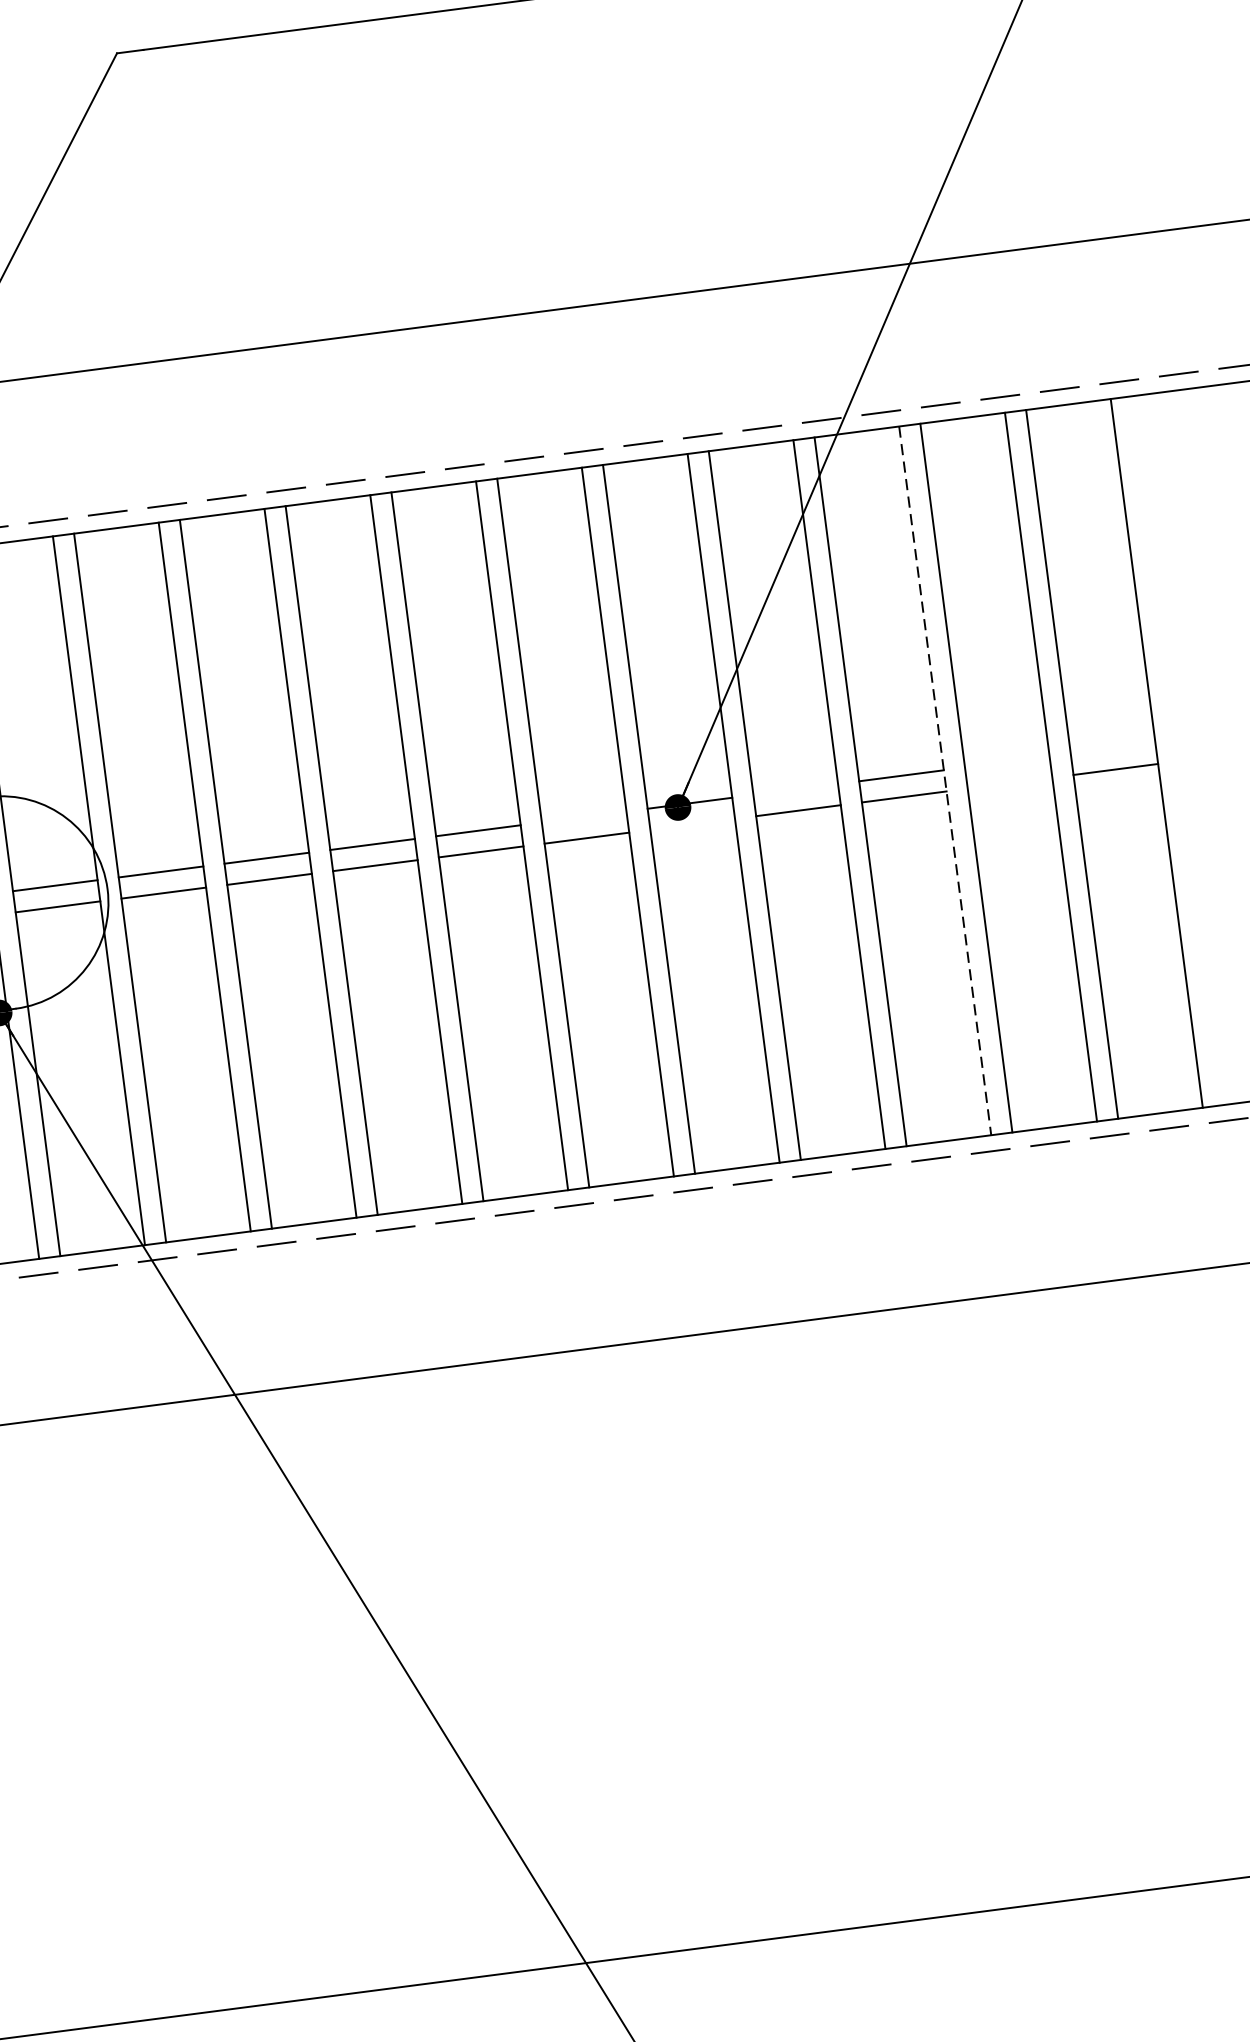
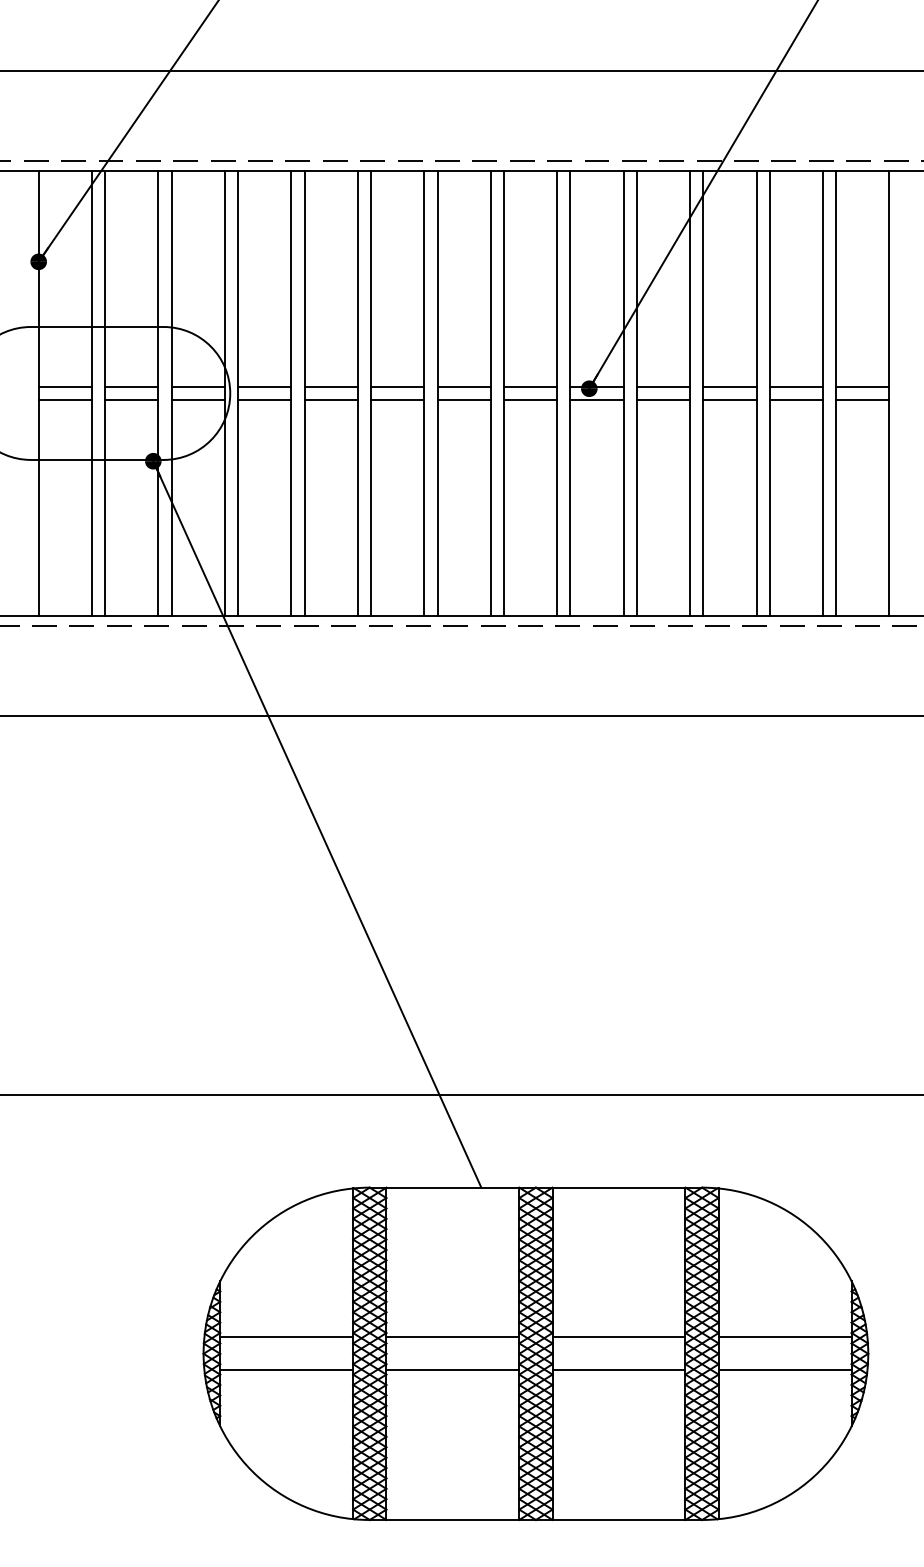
line: (1112, 749) -> (862, 387), added
line: (1007, 762) -> (796, 387), added
line: (945, 780) -> (756, 393), dashed -> solid
line: (1010, 783) -> (796, 400), added
line: (795, 790) -> (663, 387), added
line: (584, 817) -> (530, 387), added
line: (691, 824) -> (596, 400), added

